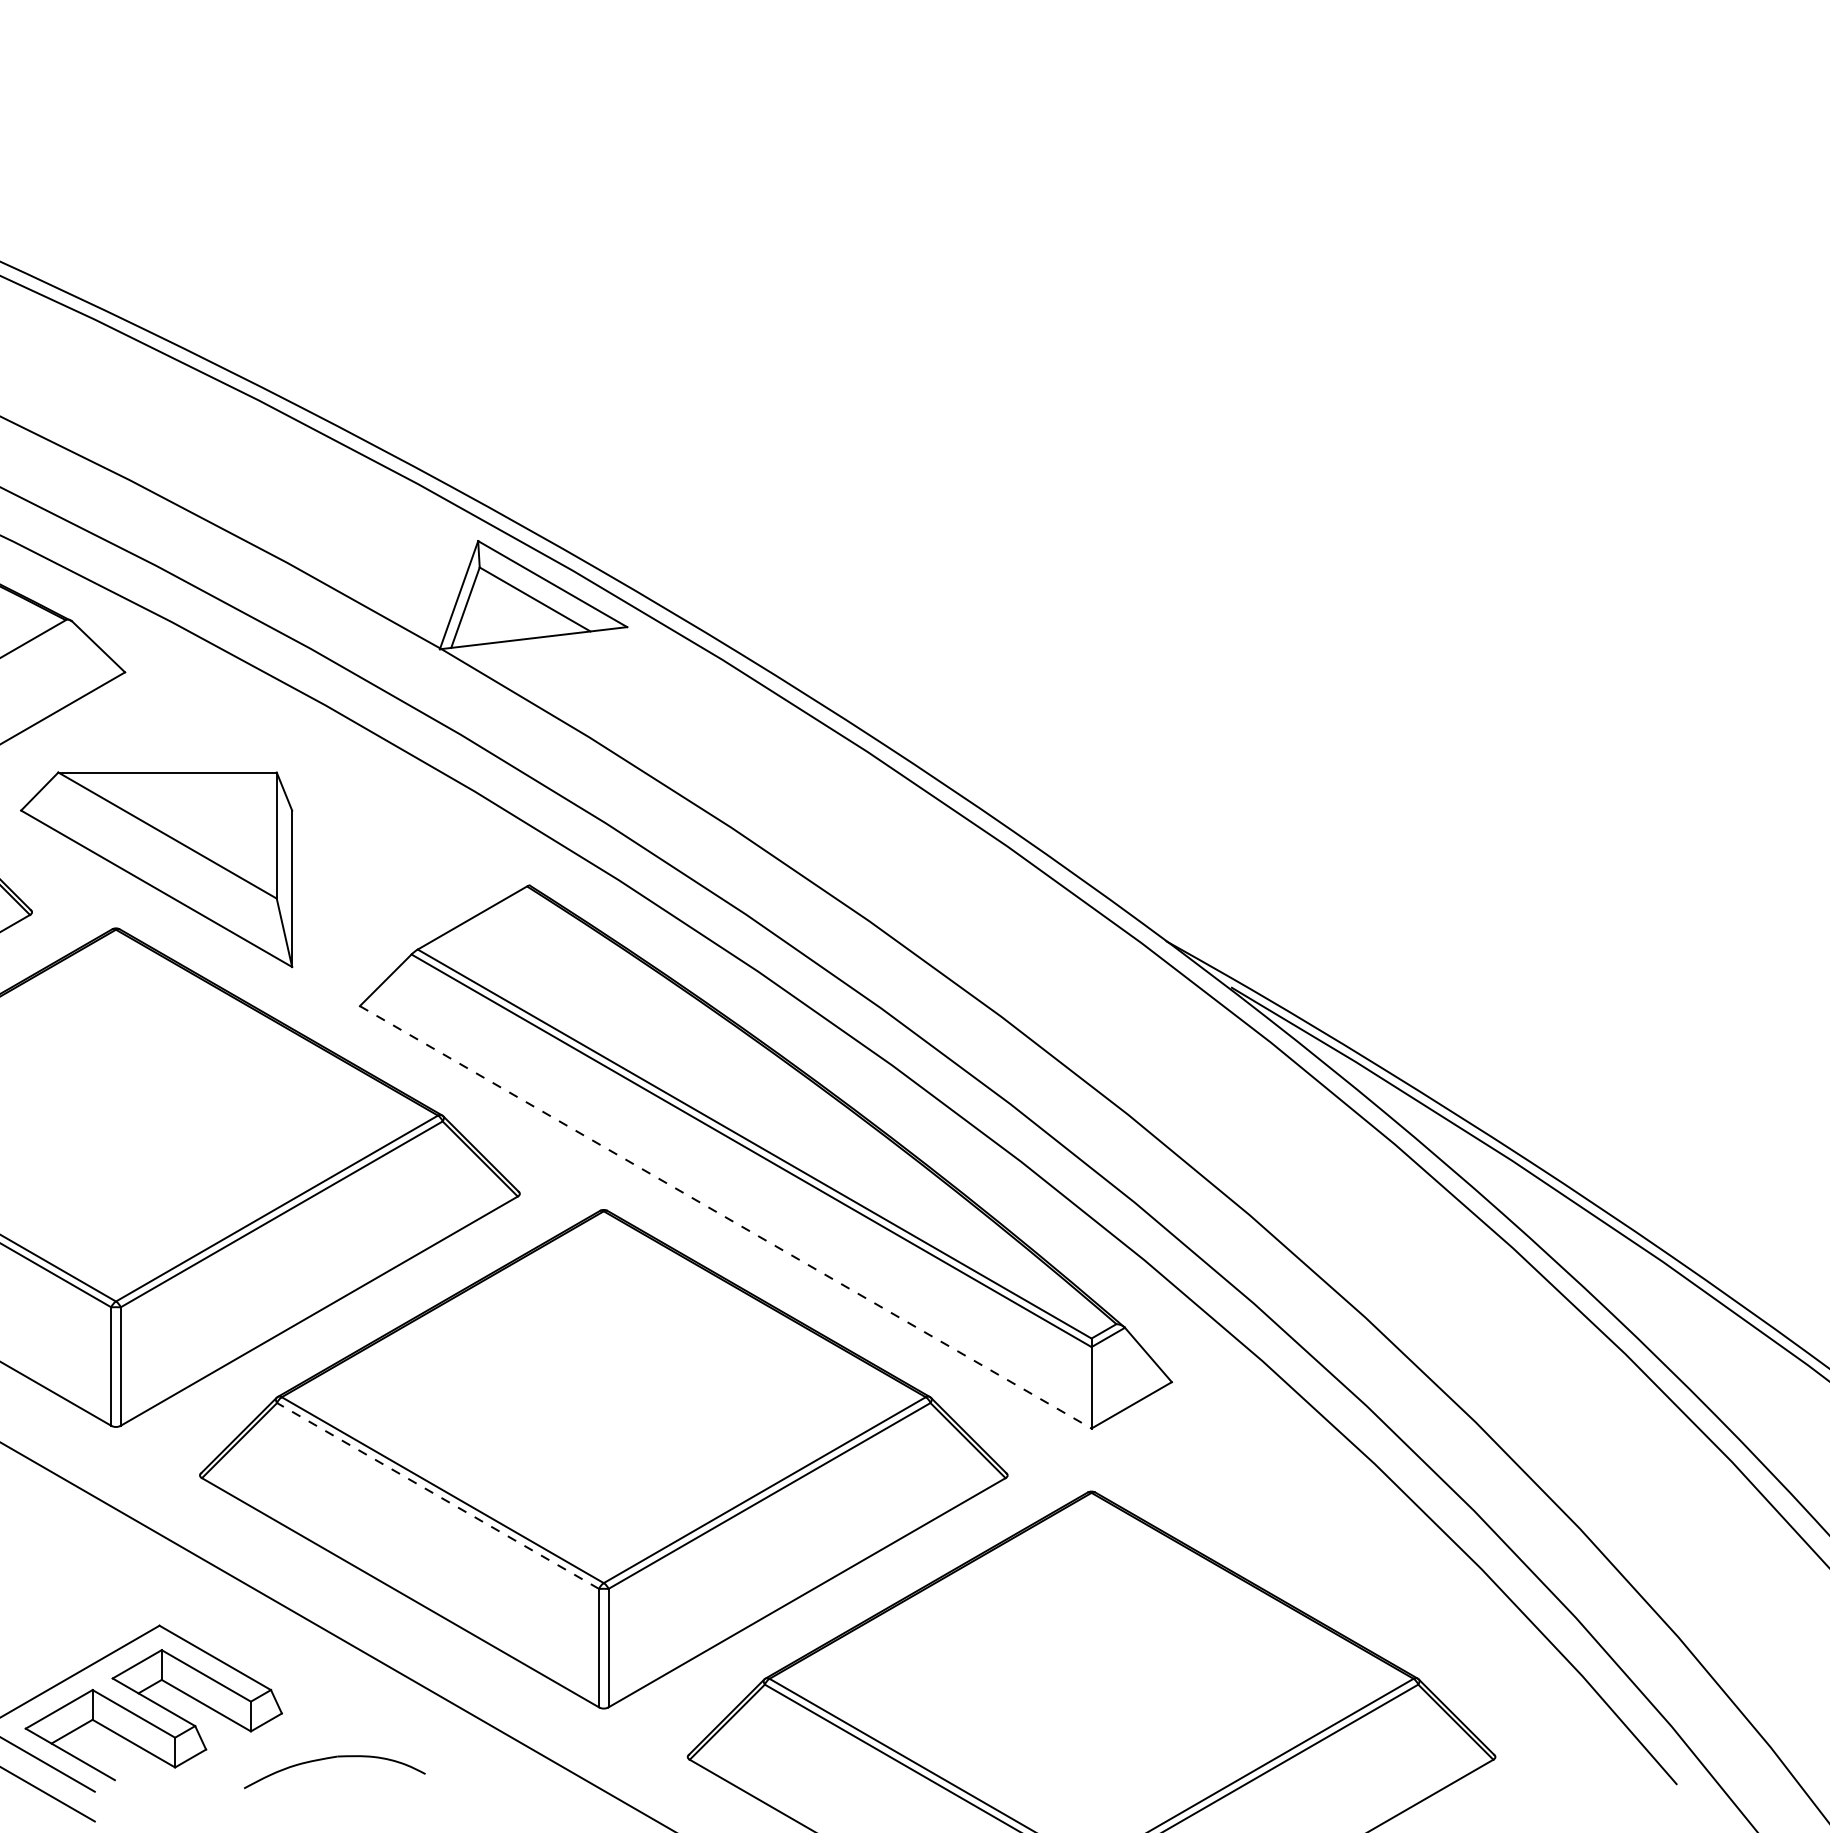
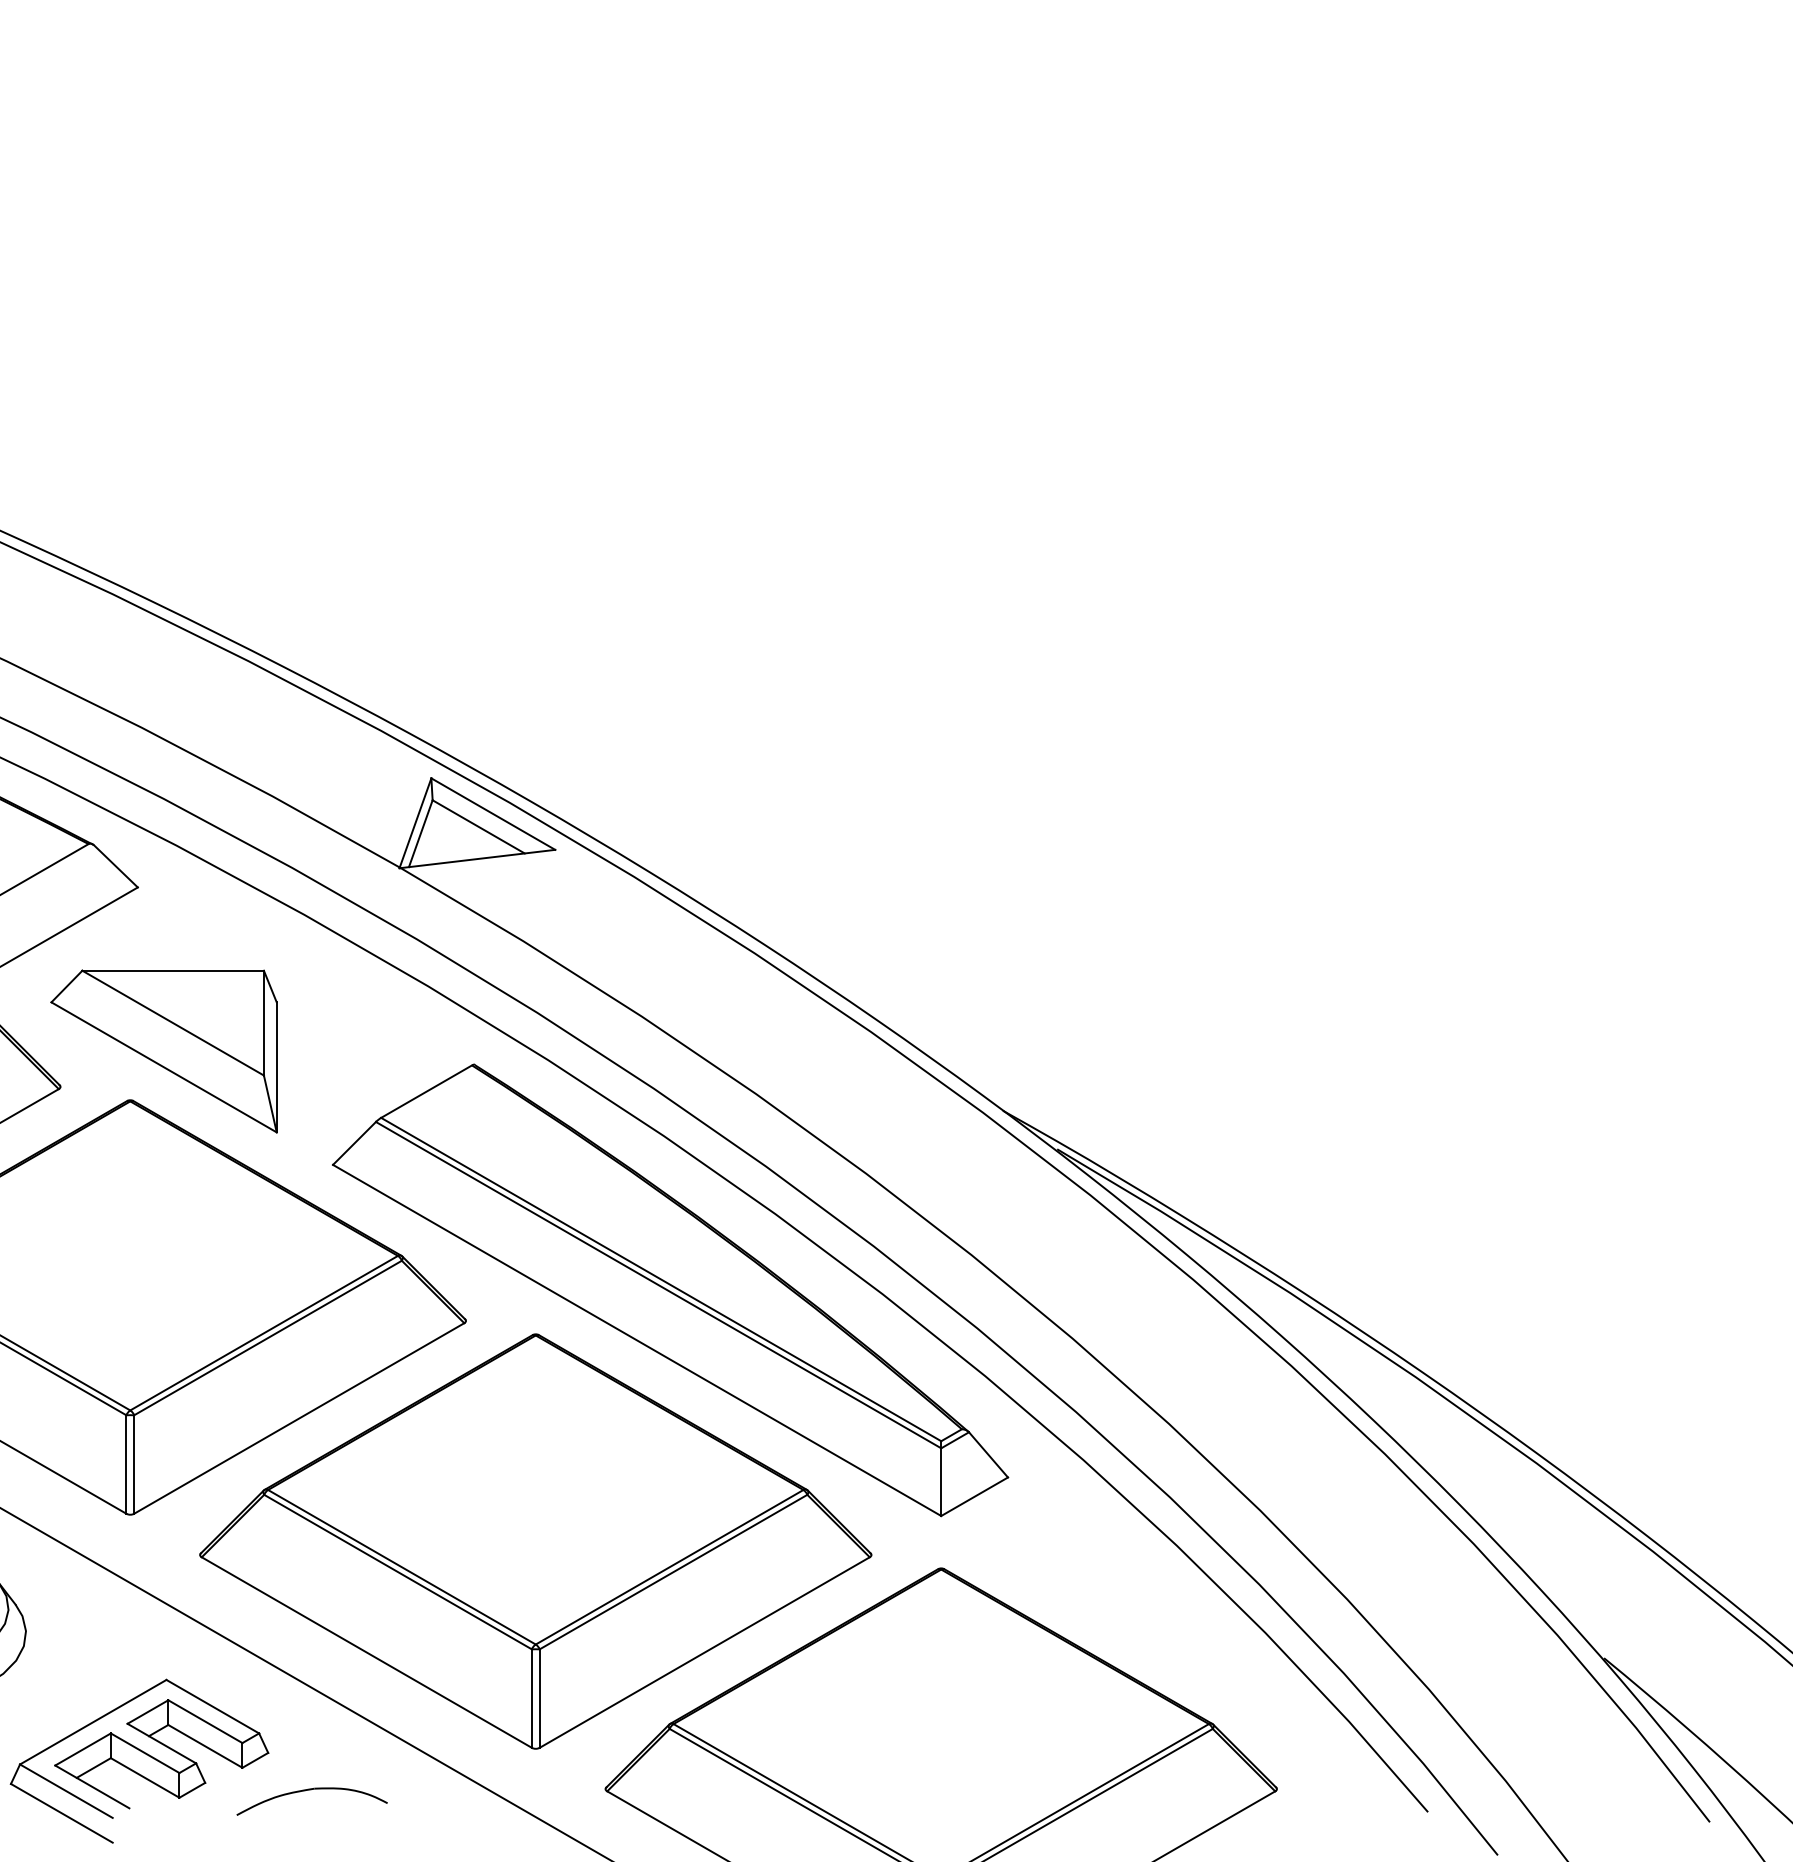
line: (726, 1217) -> (637, 1340), dashed -> solid
line: (438, 1496) -> (398, 1572), dashed -> solid

